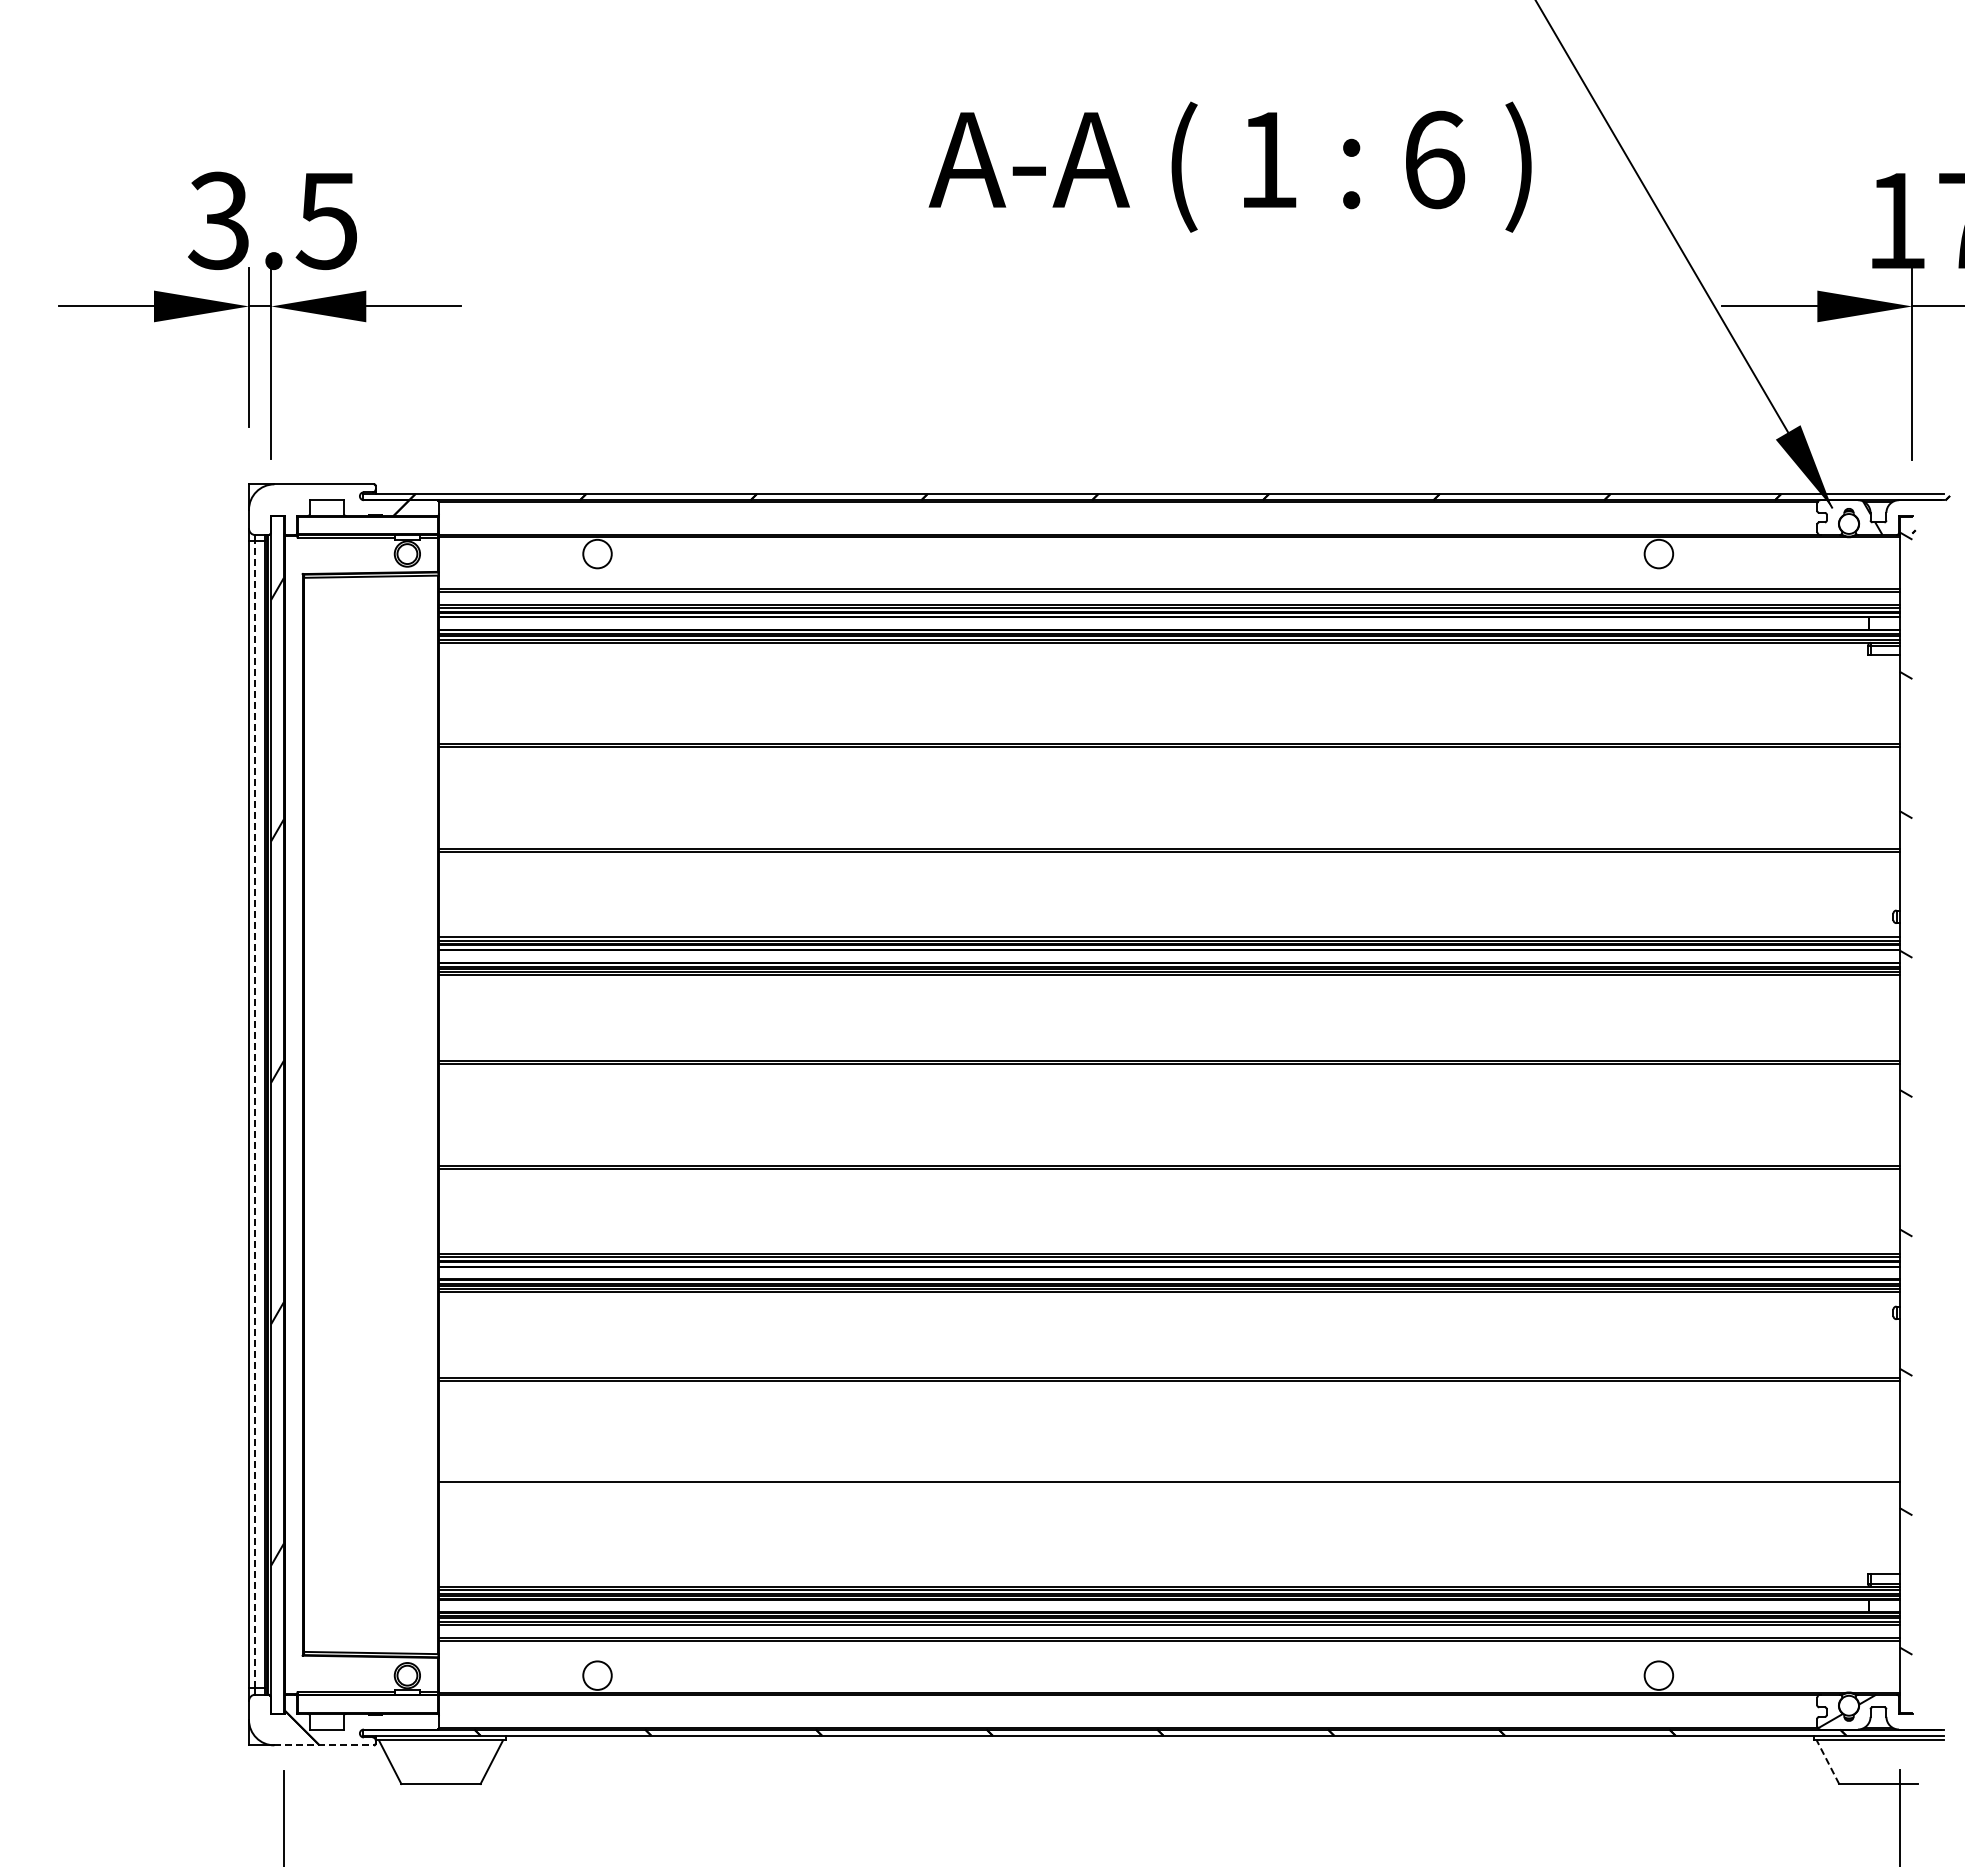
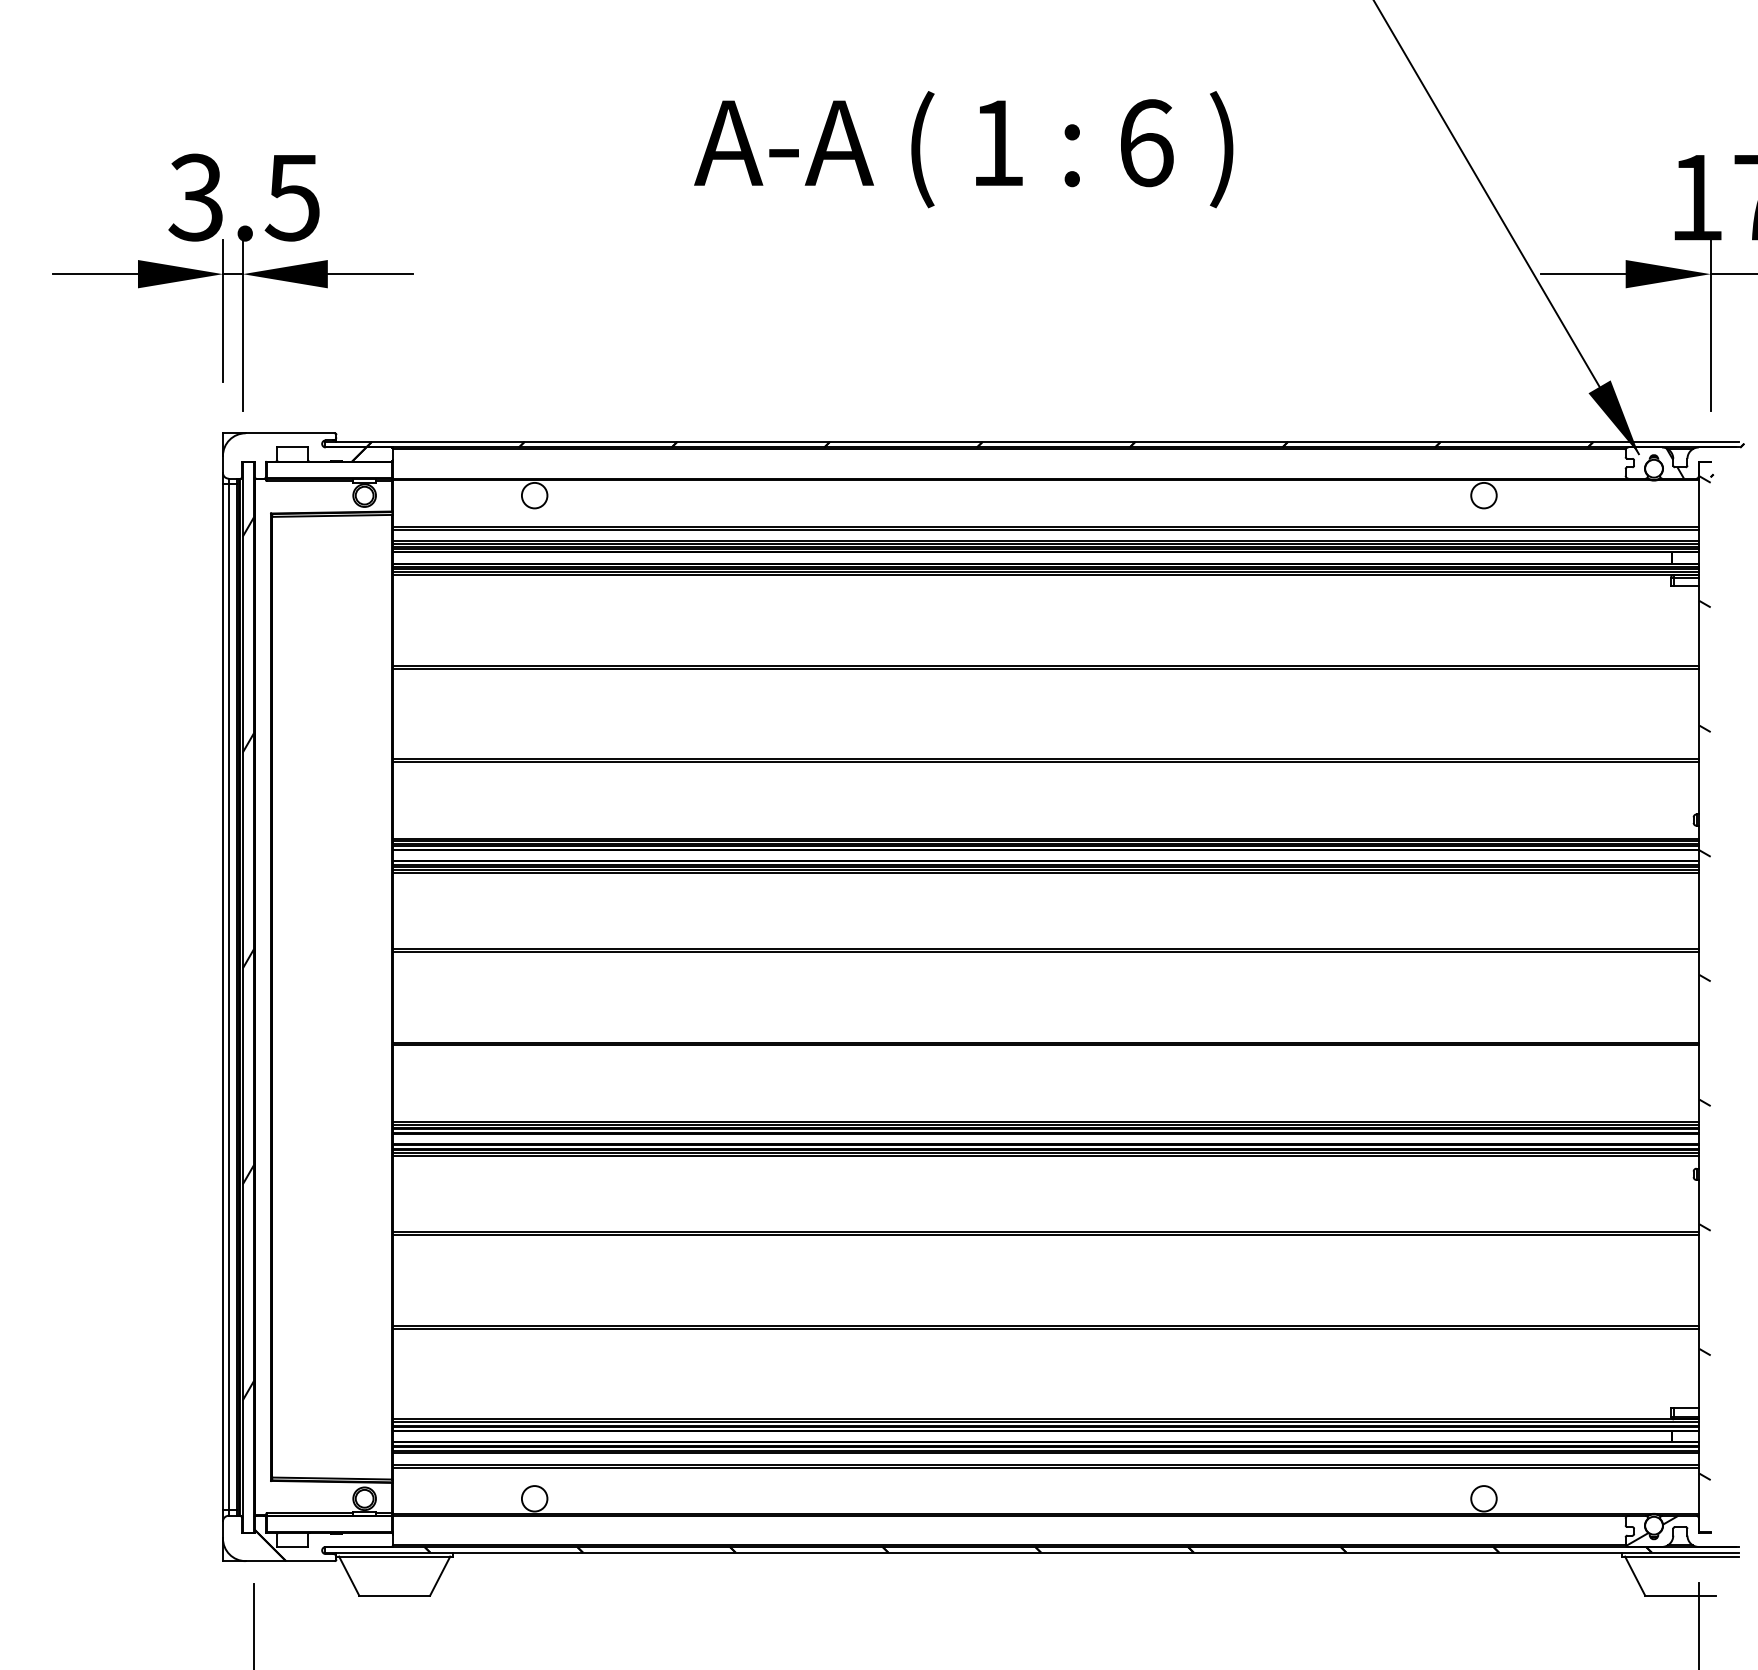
text: (1229, 166) -> (963, 148), moved
line: (255, 1114) -> (228, 996), dashed -> solid
line: (1169, 1485) -> (1046, 1328), added
line: (324, 1745) -> (290, 1561), dashed -> solid
line: (1827, 1762) -> (1634, 1576), dashed -> solid

